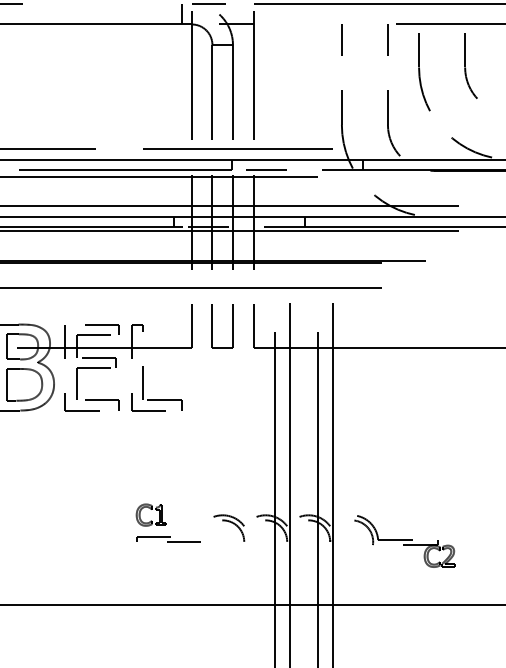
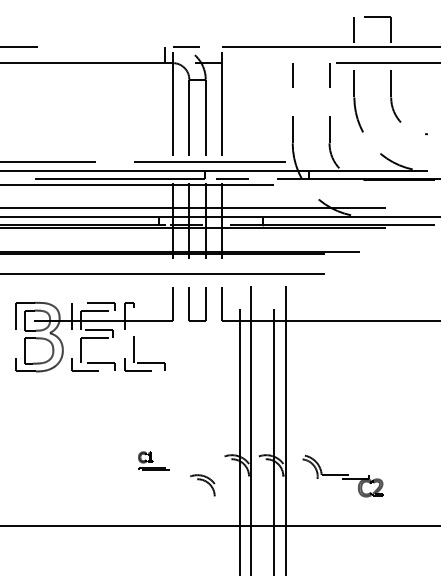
part: (167, 521) -> (153, 460), size x0.6
part: (228, 528) -> (202, 485), moved

